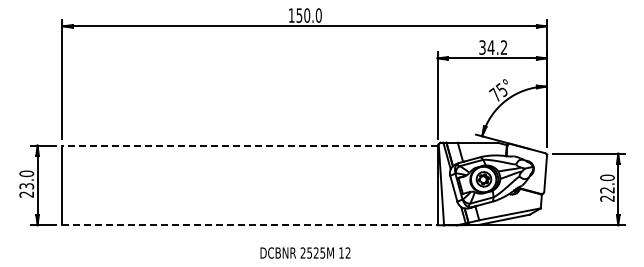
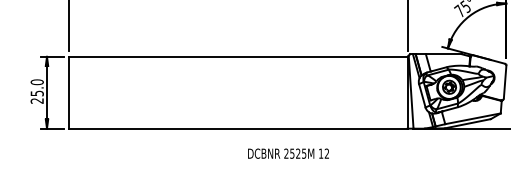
line: (249, 145) -> (238, 56), dashed -> solid
text: (26, 186) -> (37, 93), 23.0 -> 25.0
line: (249, 225) -> (238, 128), dashed -> solid

